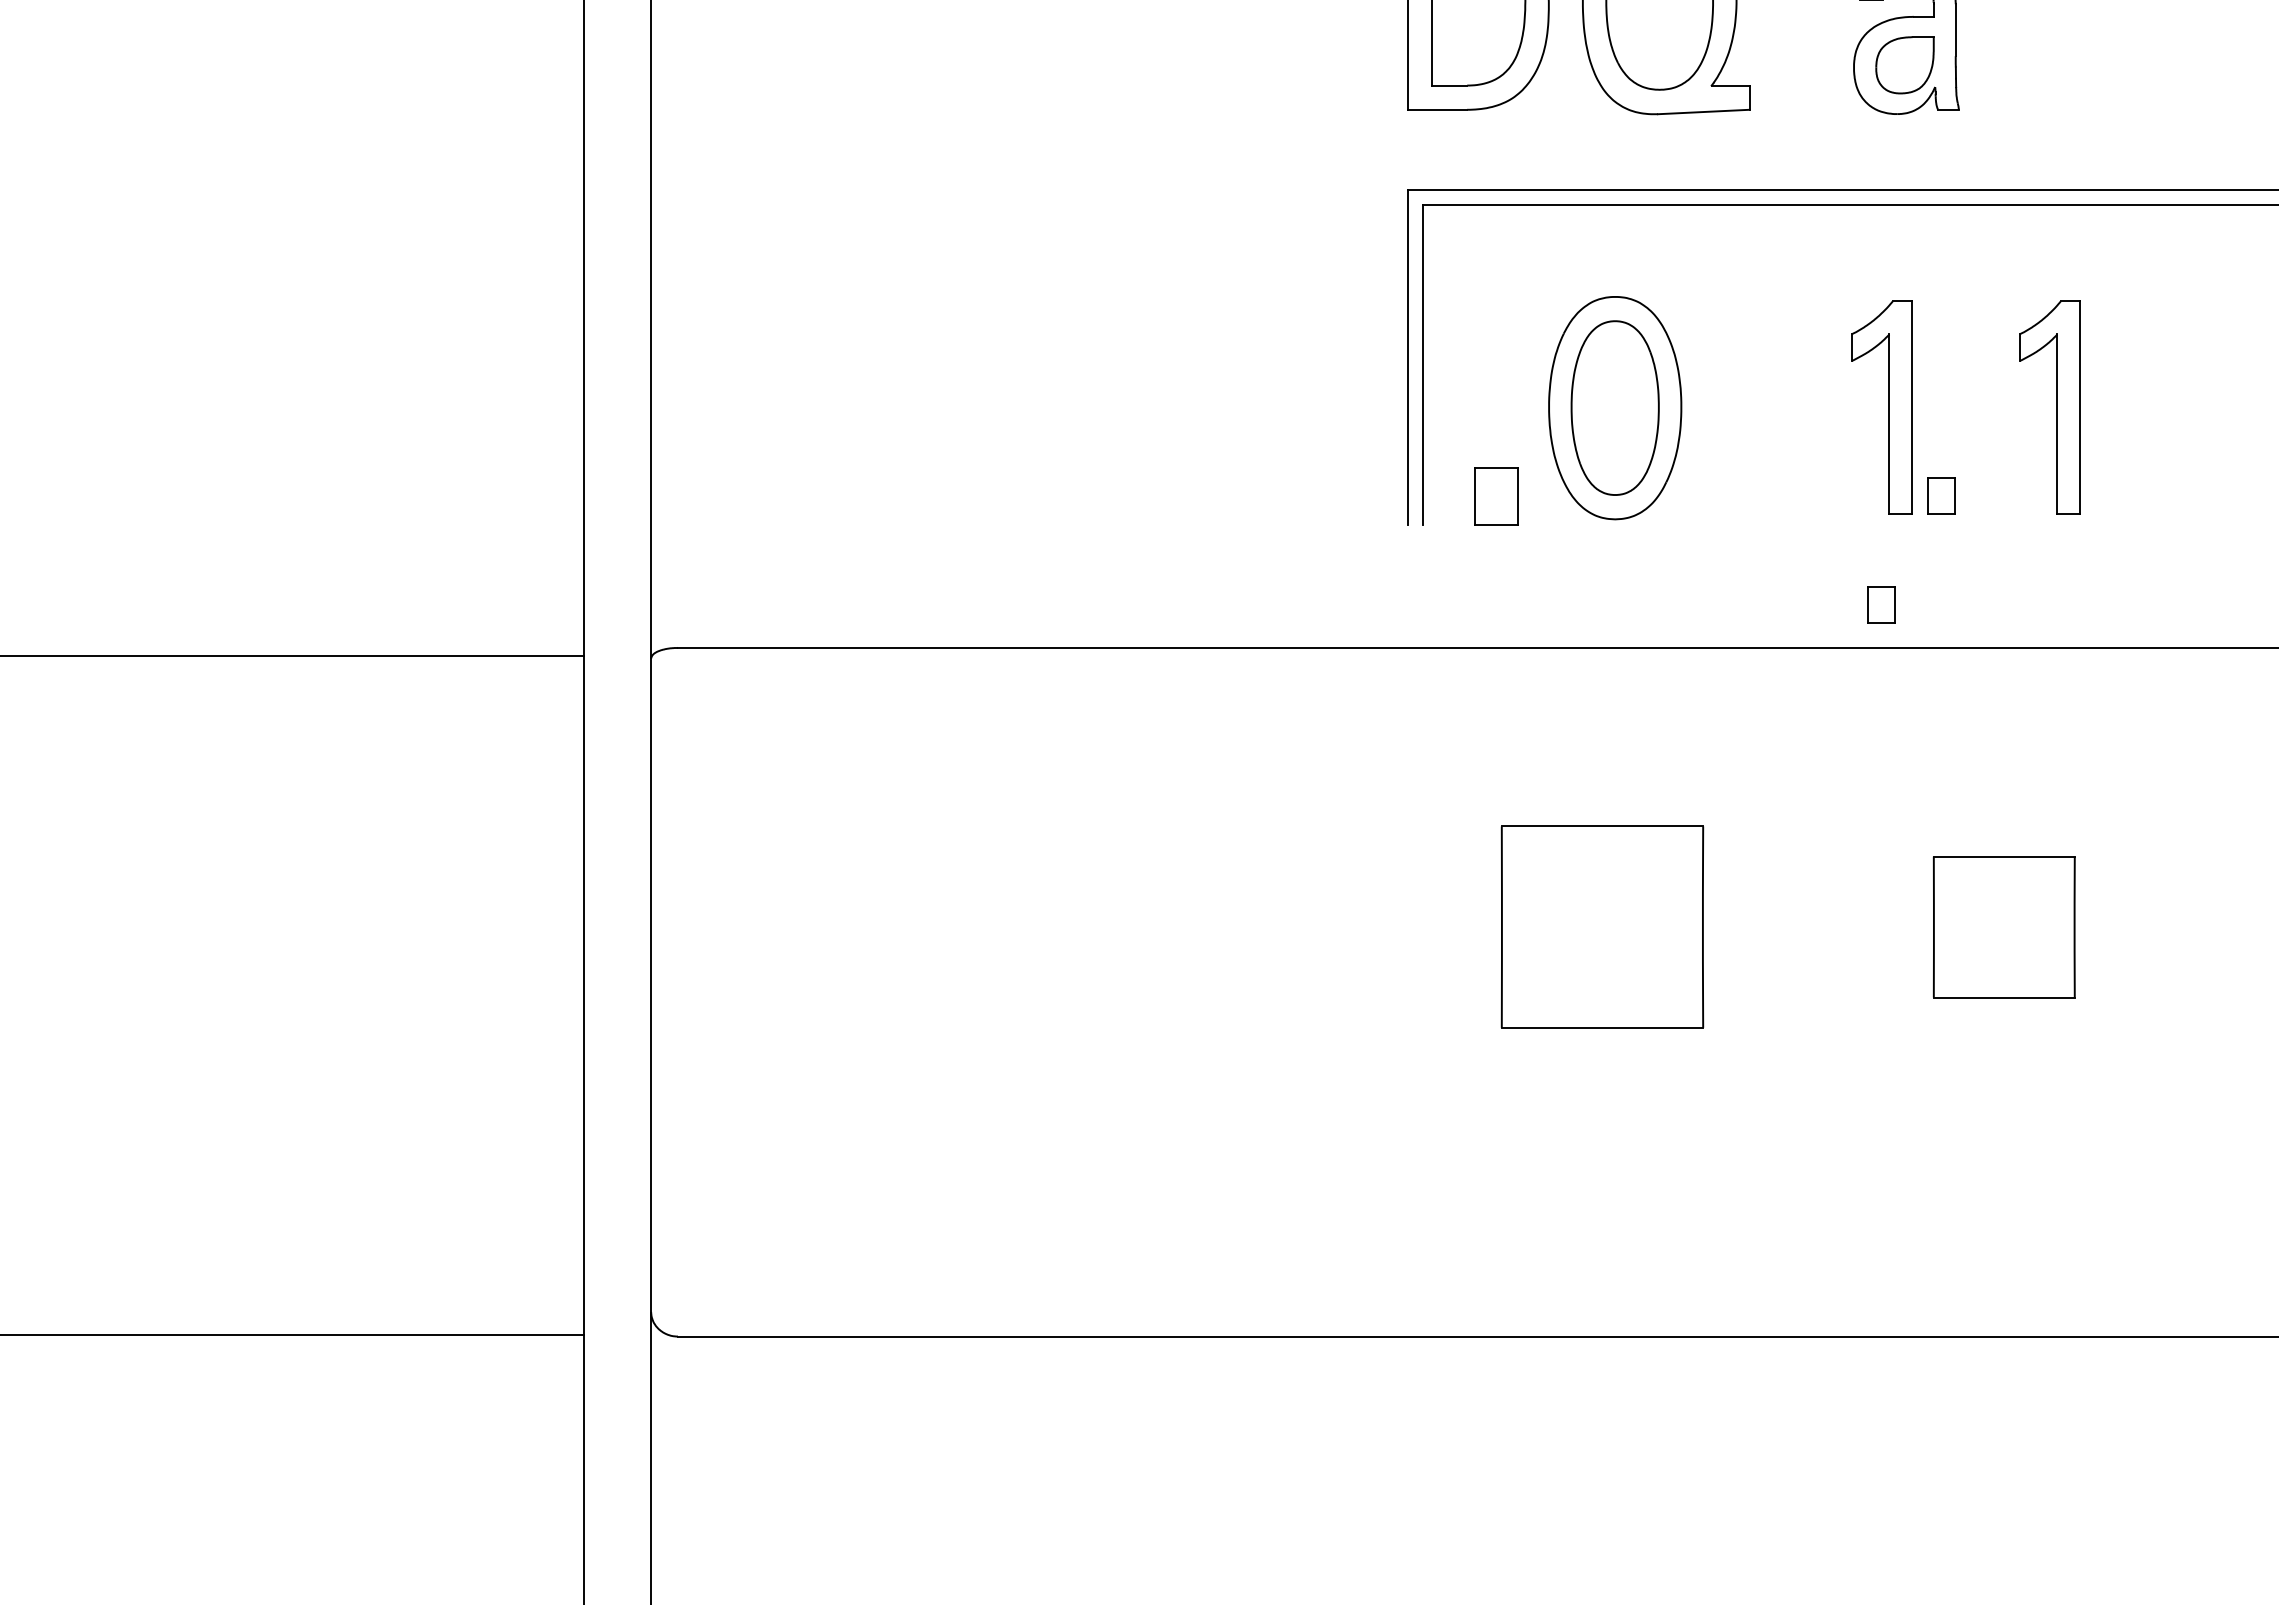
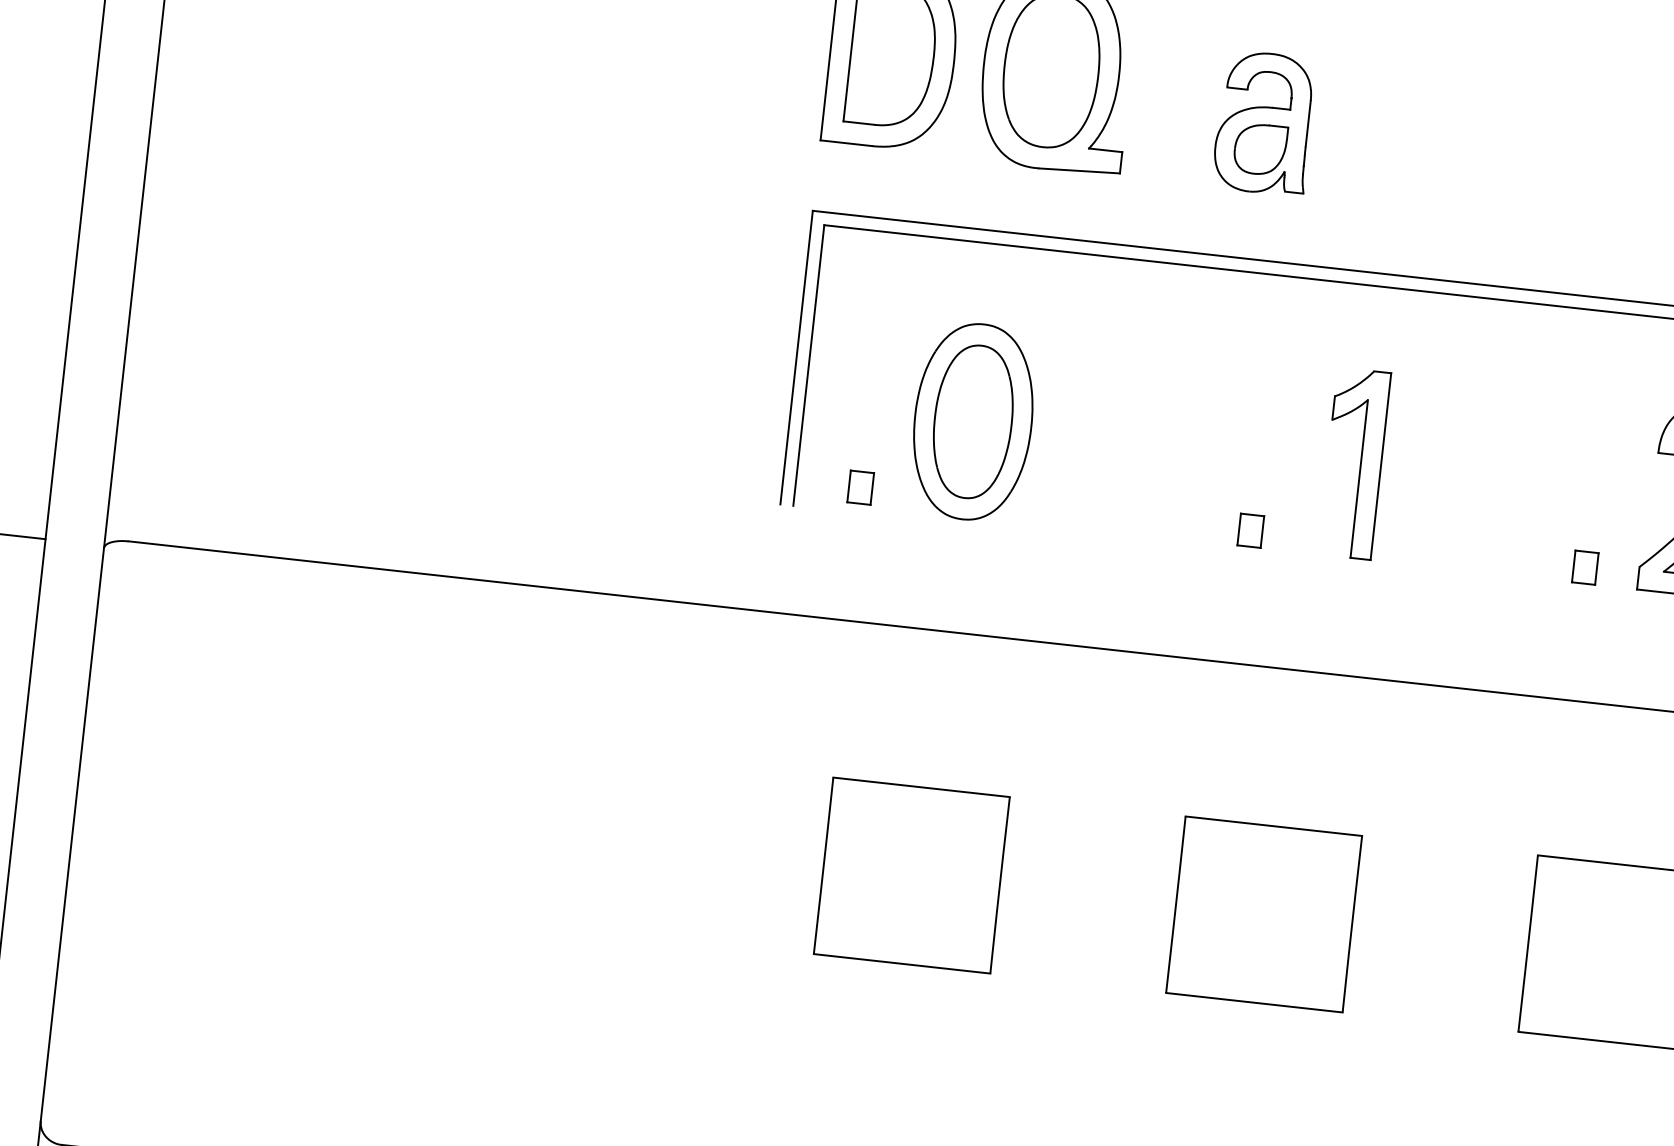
part: (1888, 407) -> (1212, 447), removed
part: (1496, 495) -> (860, 486), size x0.62
part: (1881, 604) -> (1187, 619), removed
part: (2003, 926) -> (1263, 913), size x1.43

